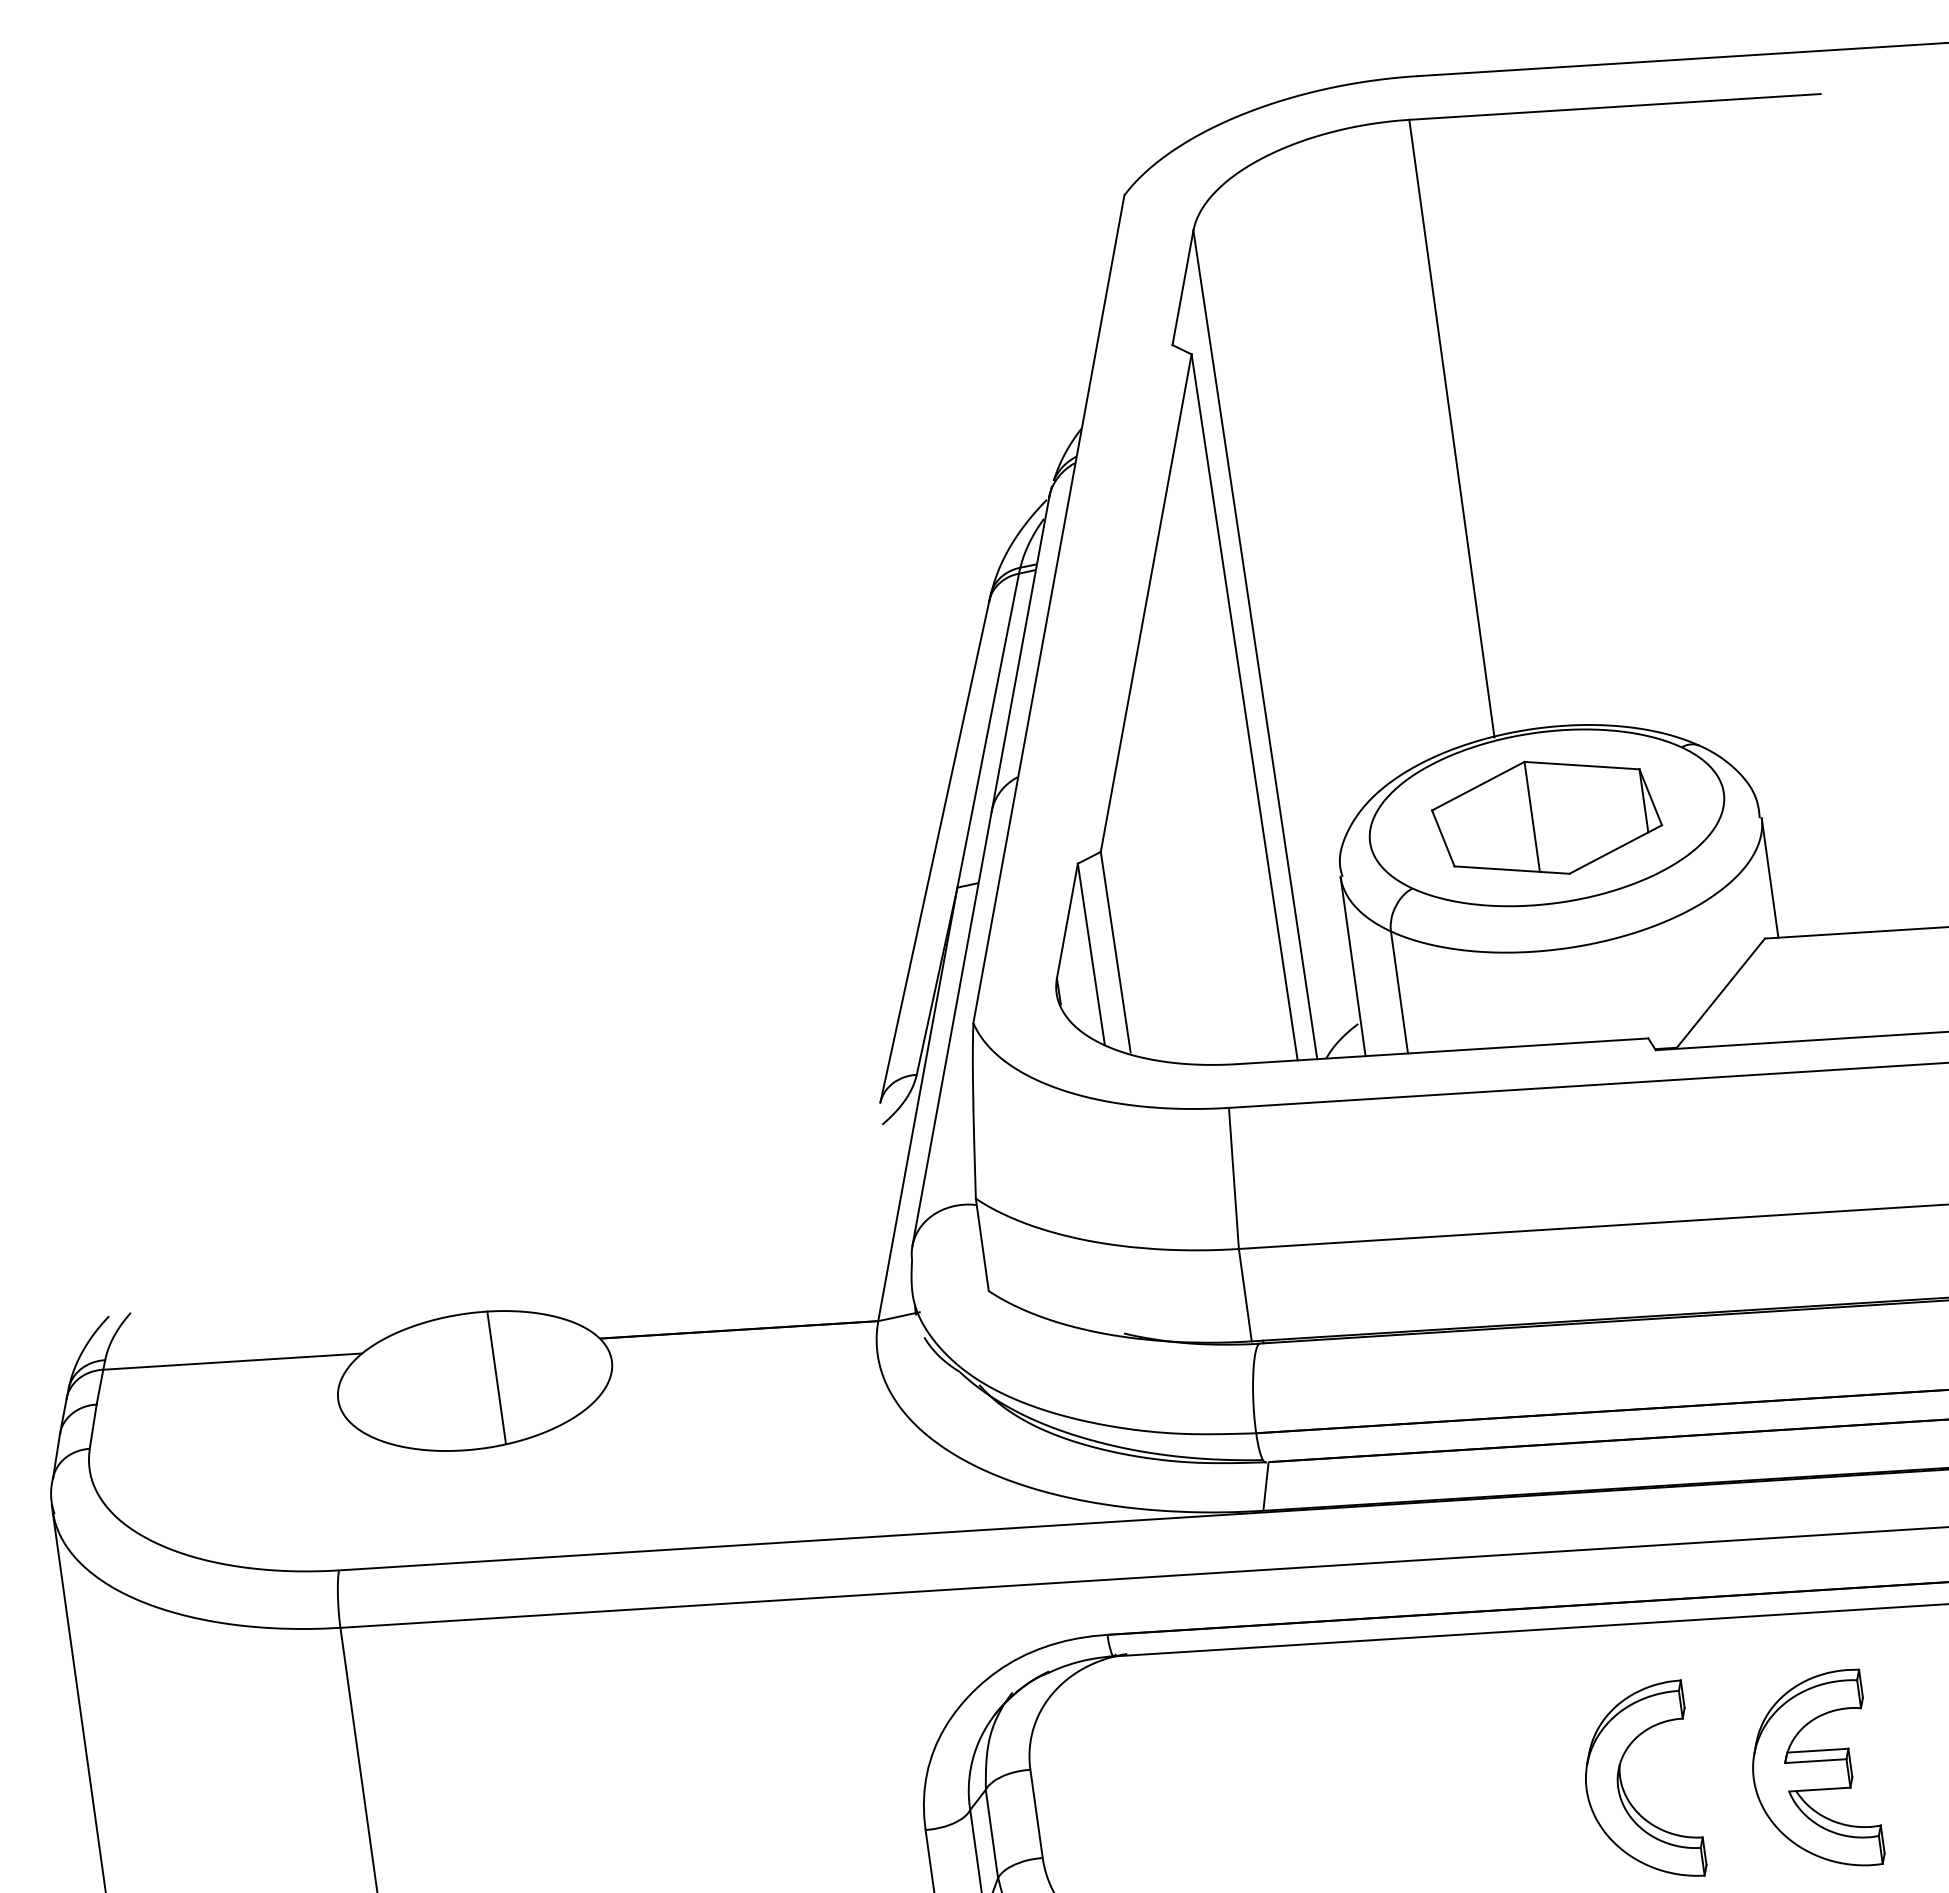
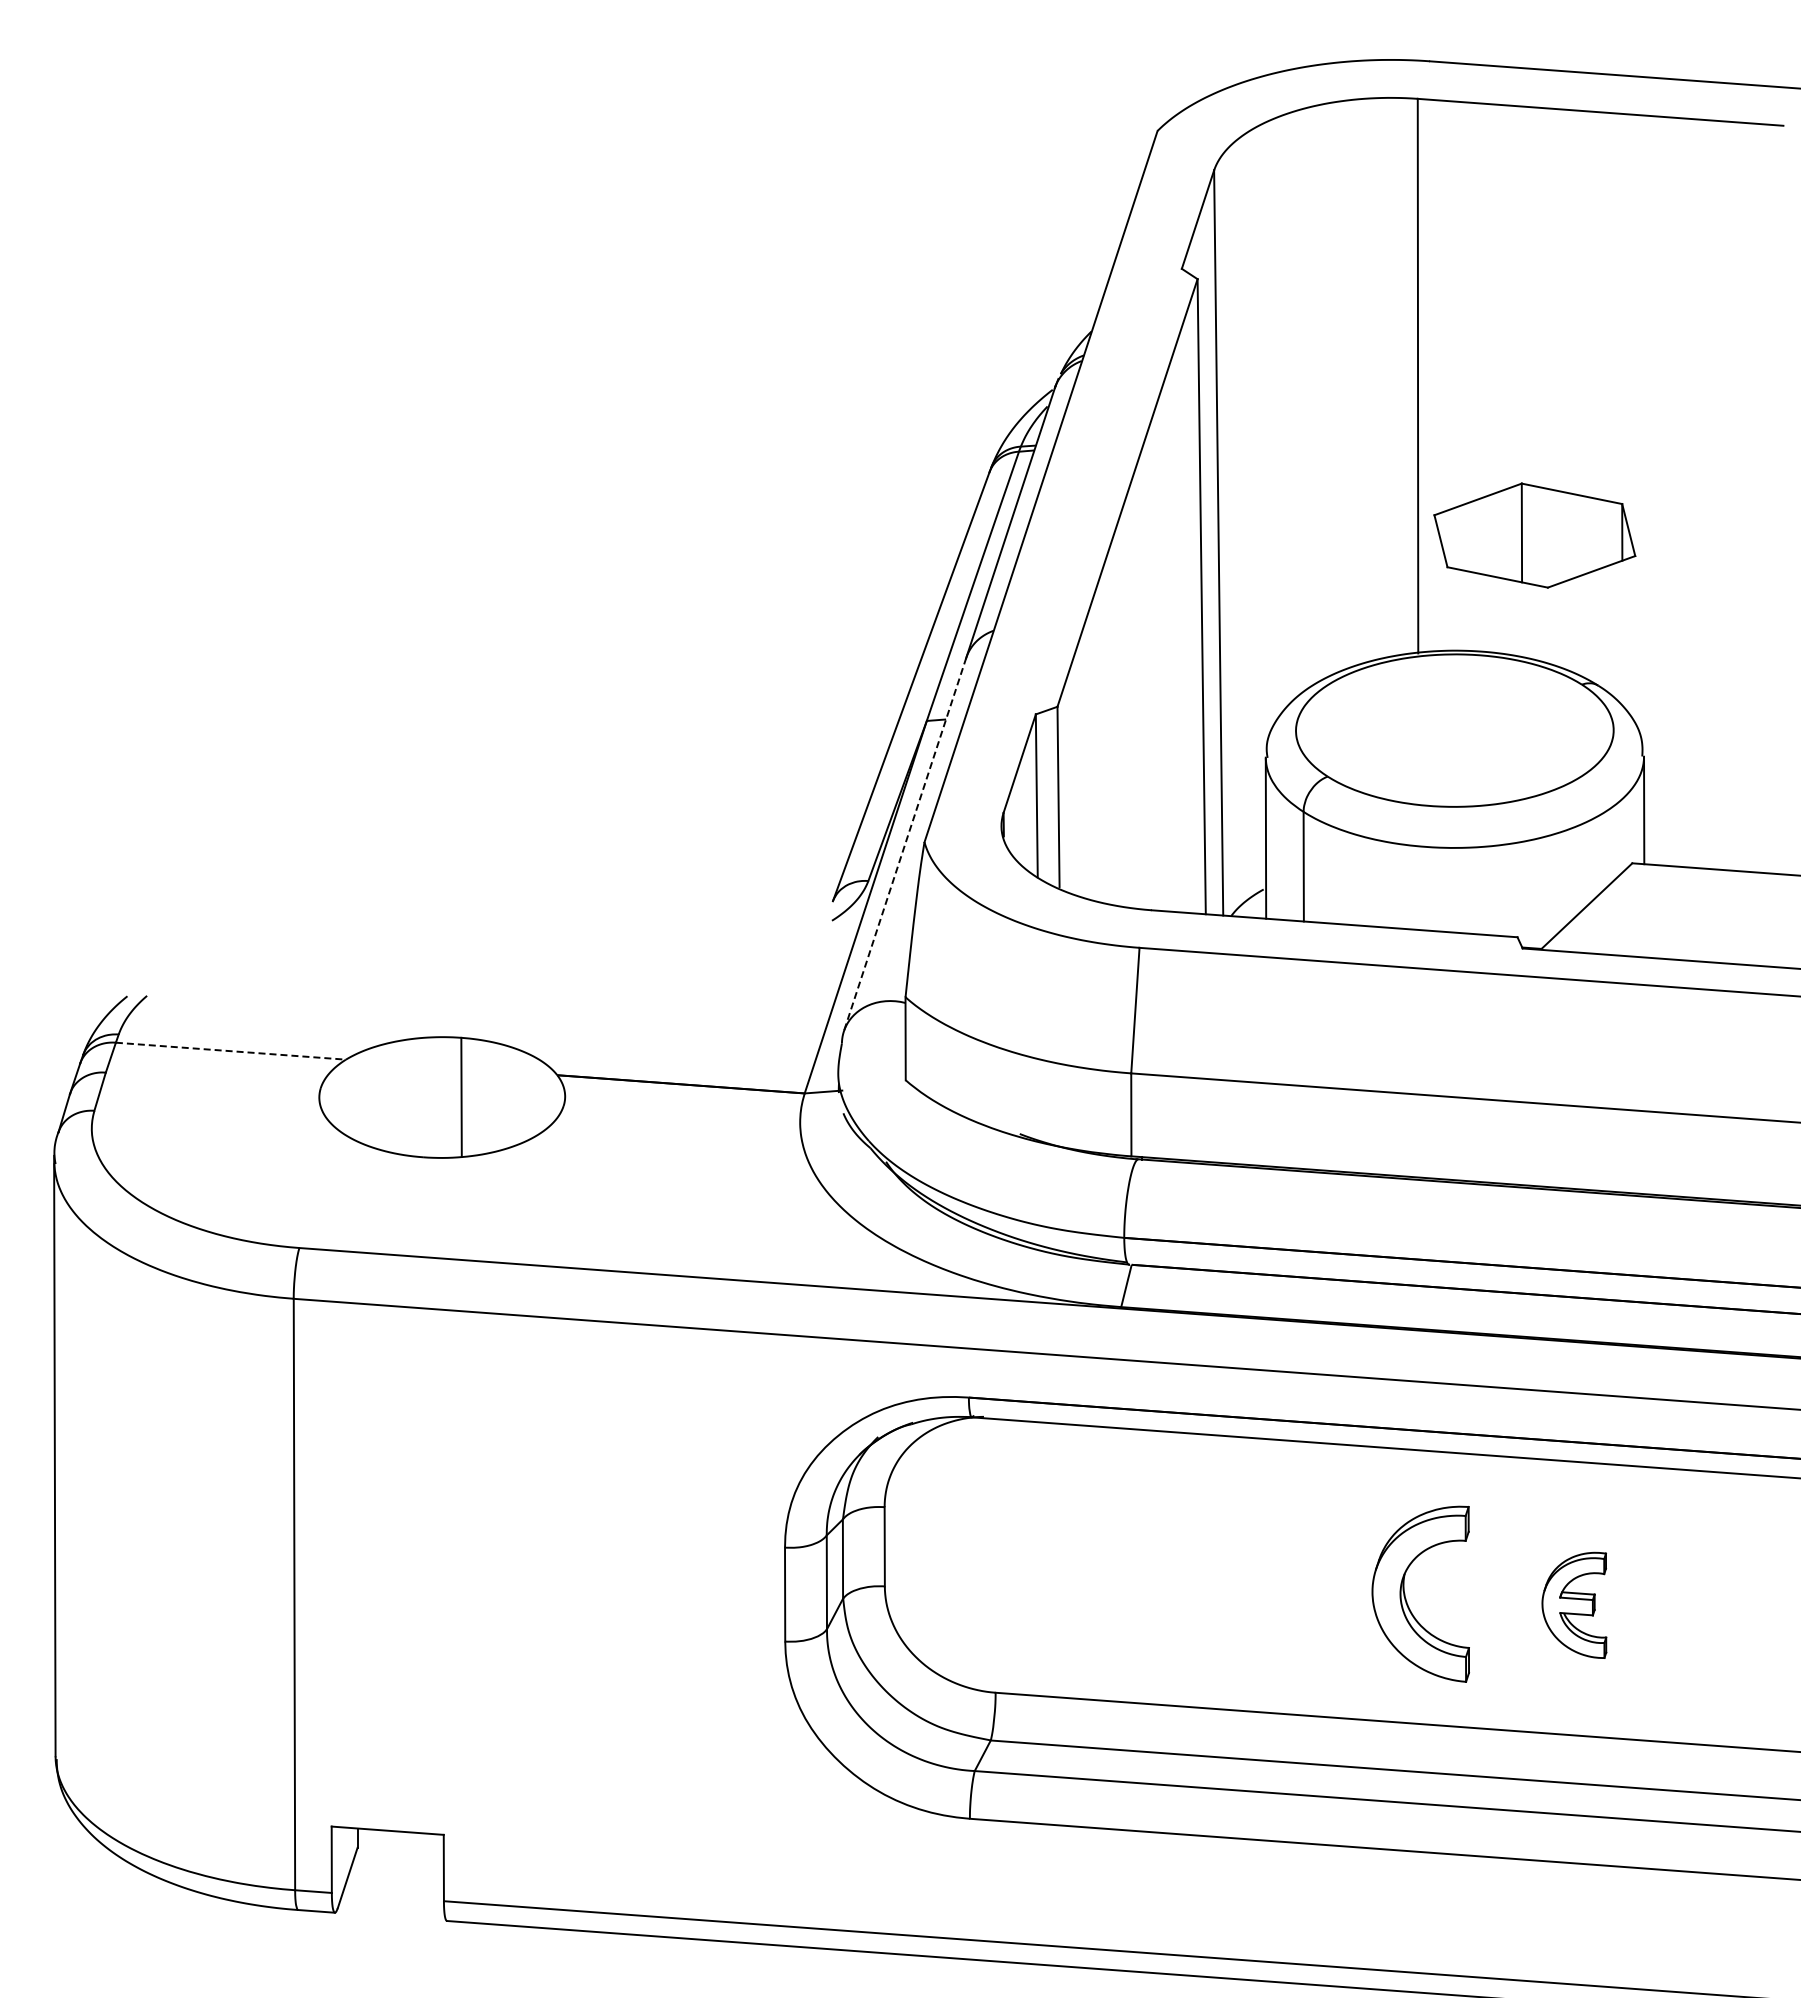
part: (1546, 817) -> (1534, 535), moved
line: (952, 1028) -> (905, 844), solid -> dashed
line: (233, 1361) -> (231, 1051), solid -> dashed
part: (1813, 1774) -> (1574, 1605), size x0.6

